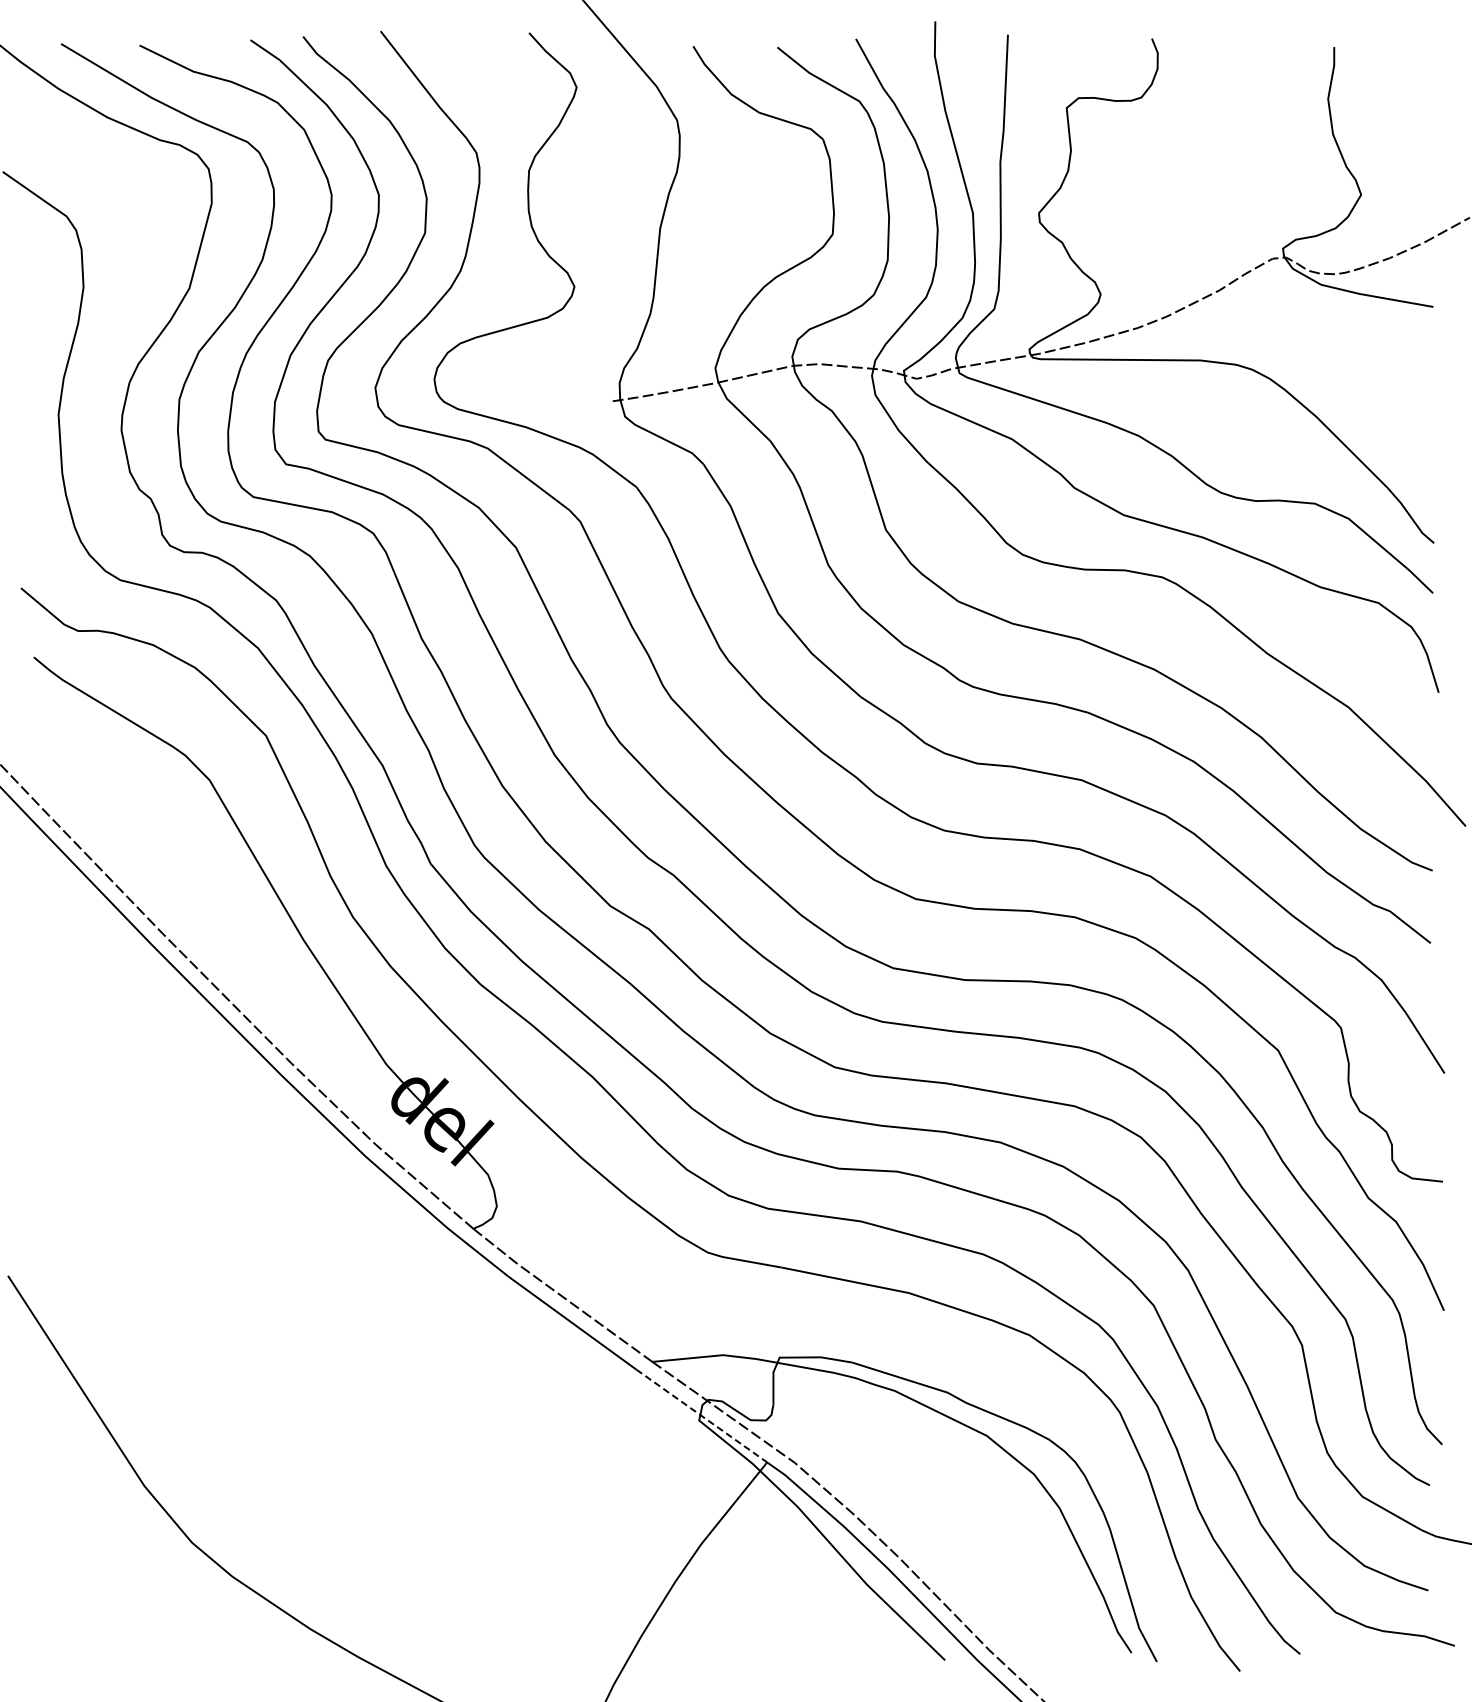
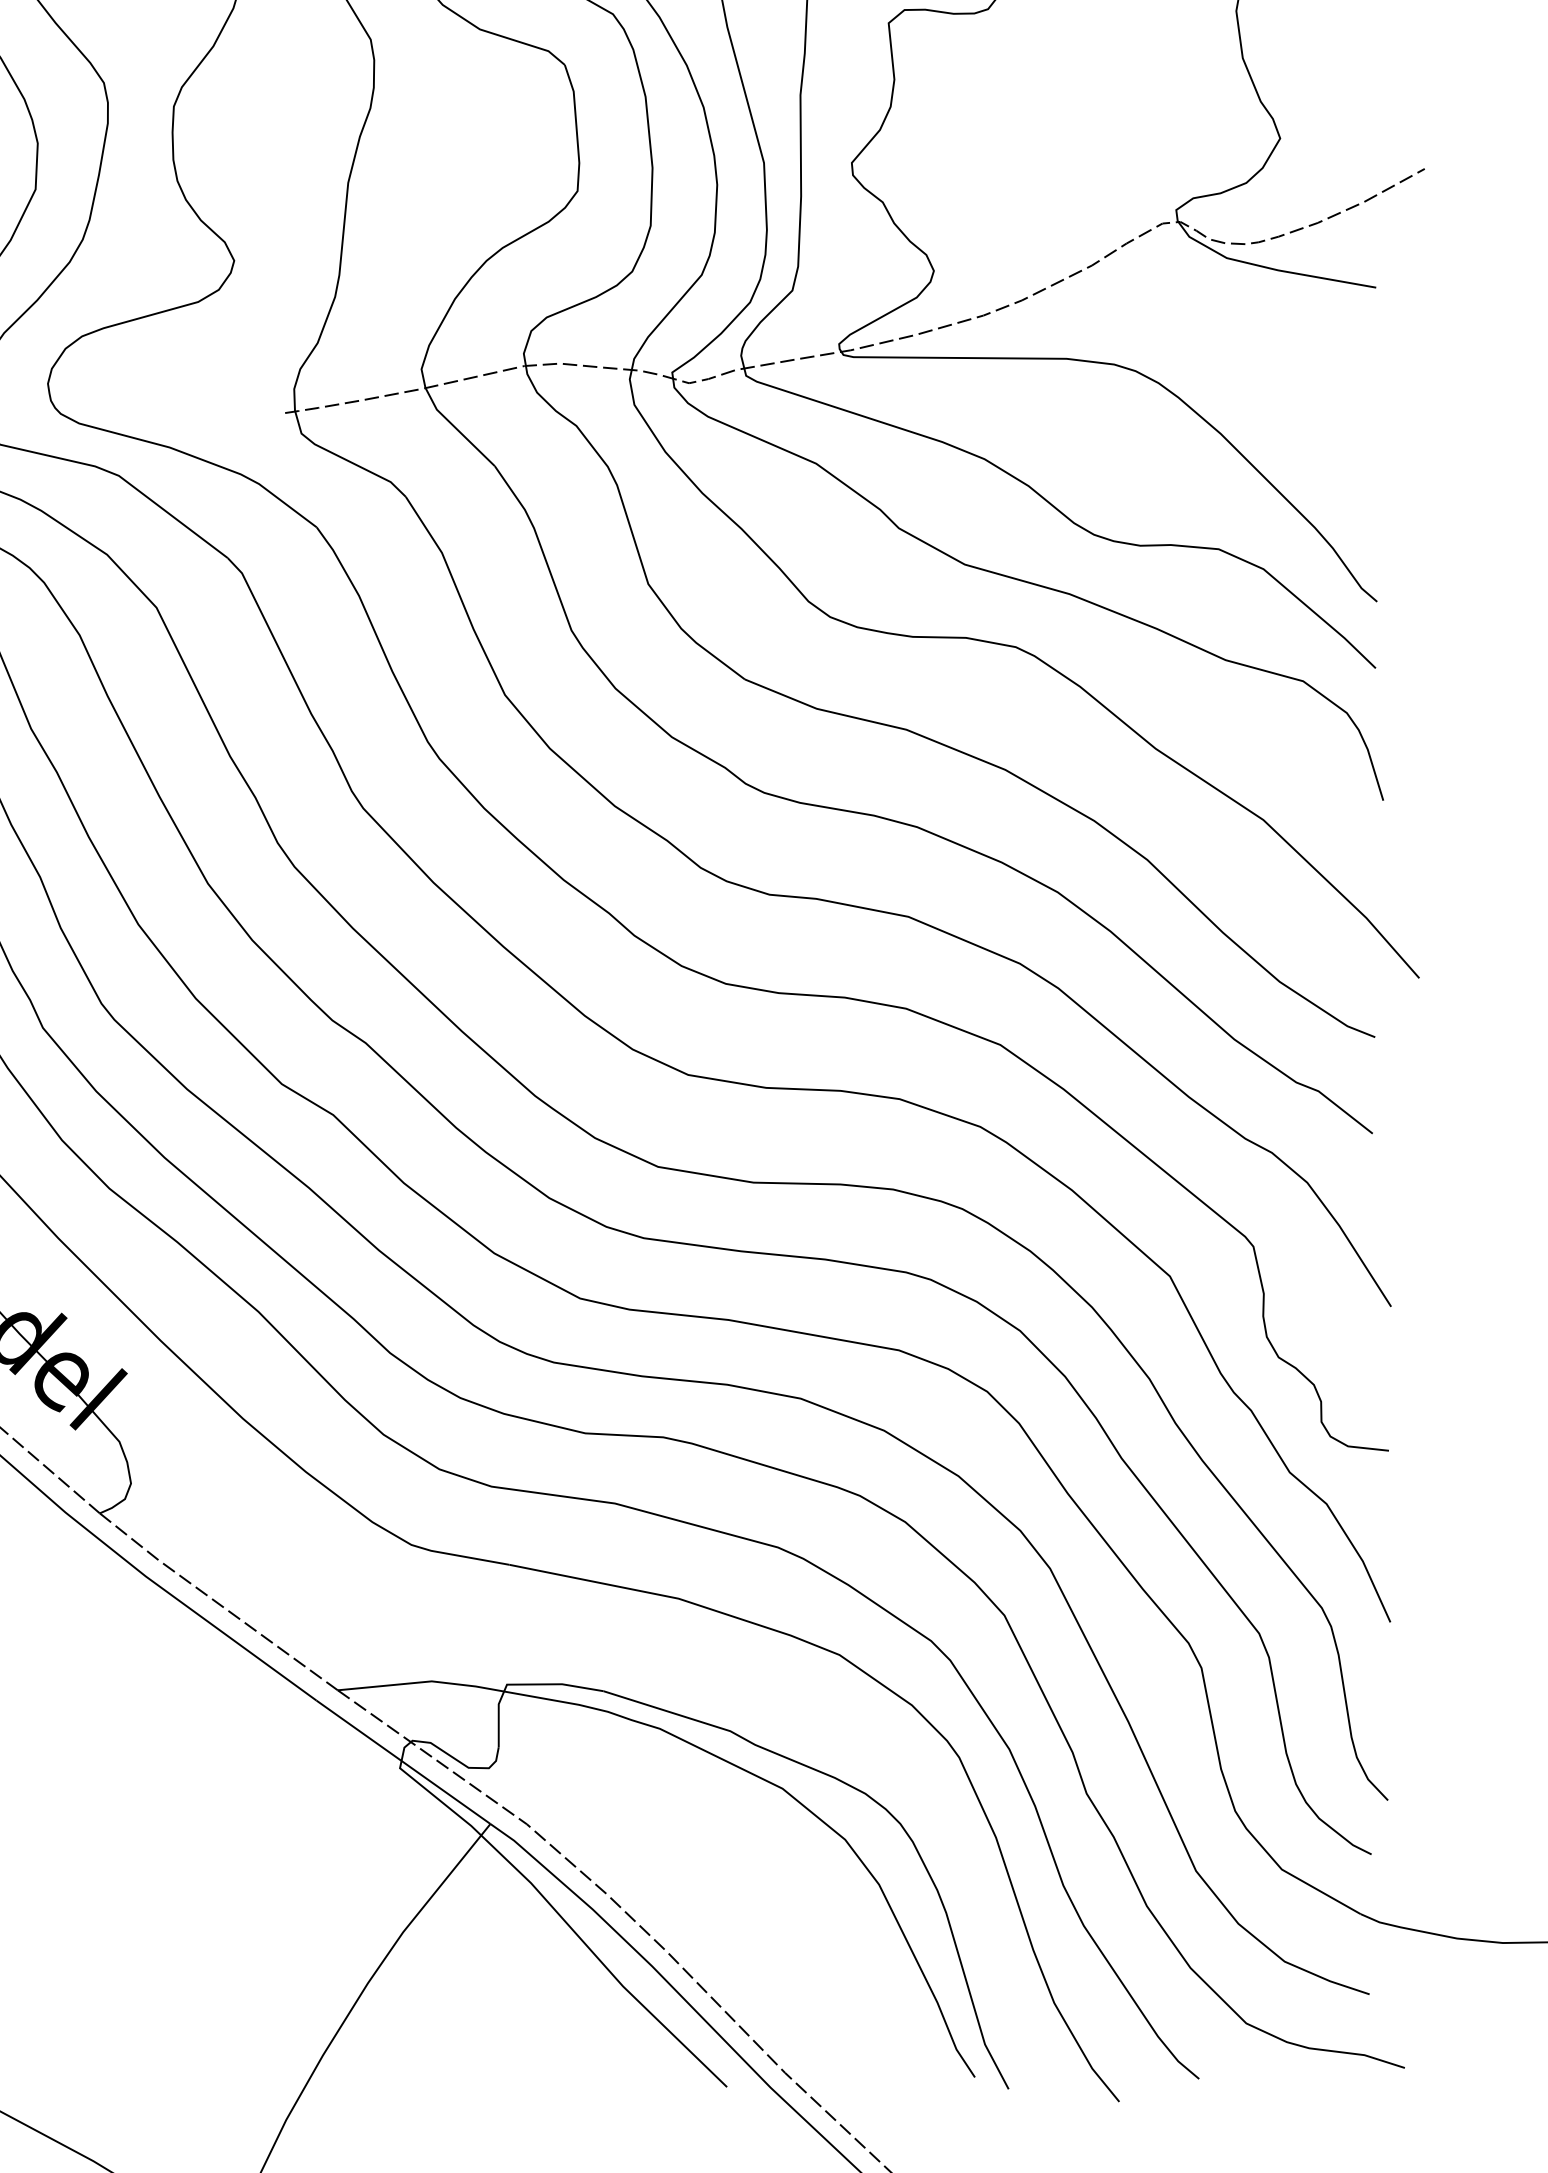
line: (702, 1416) -> (404, 1762), dashed -> solid

